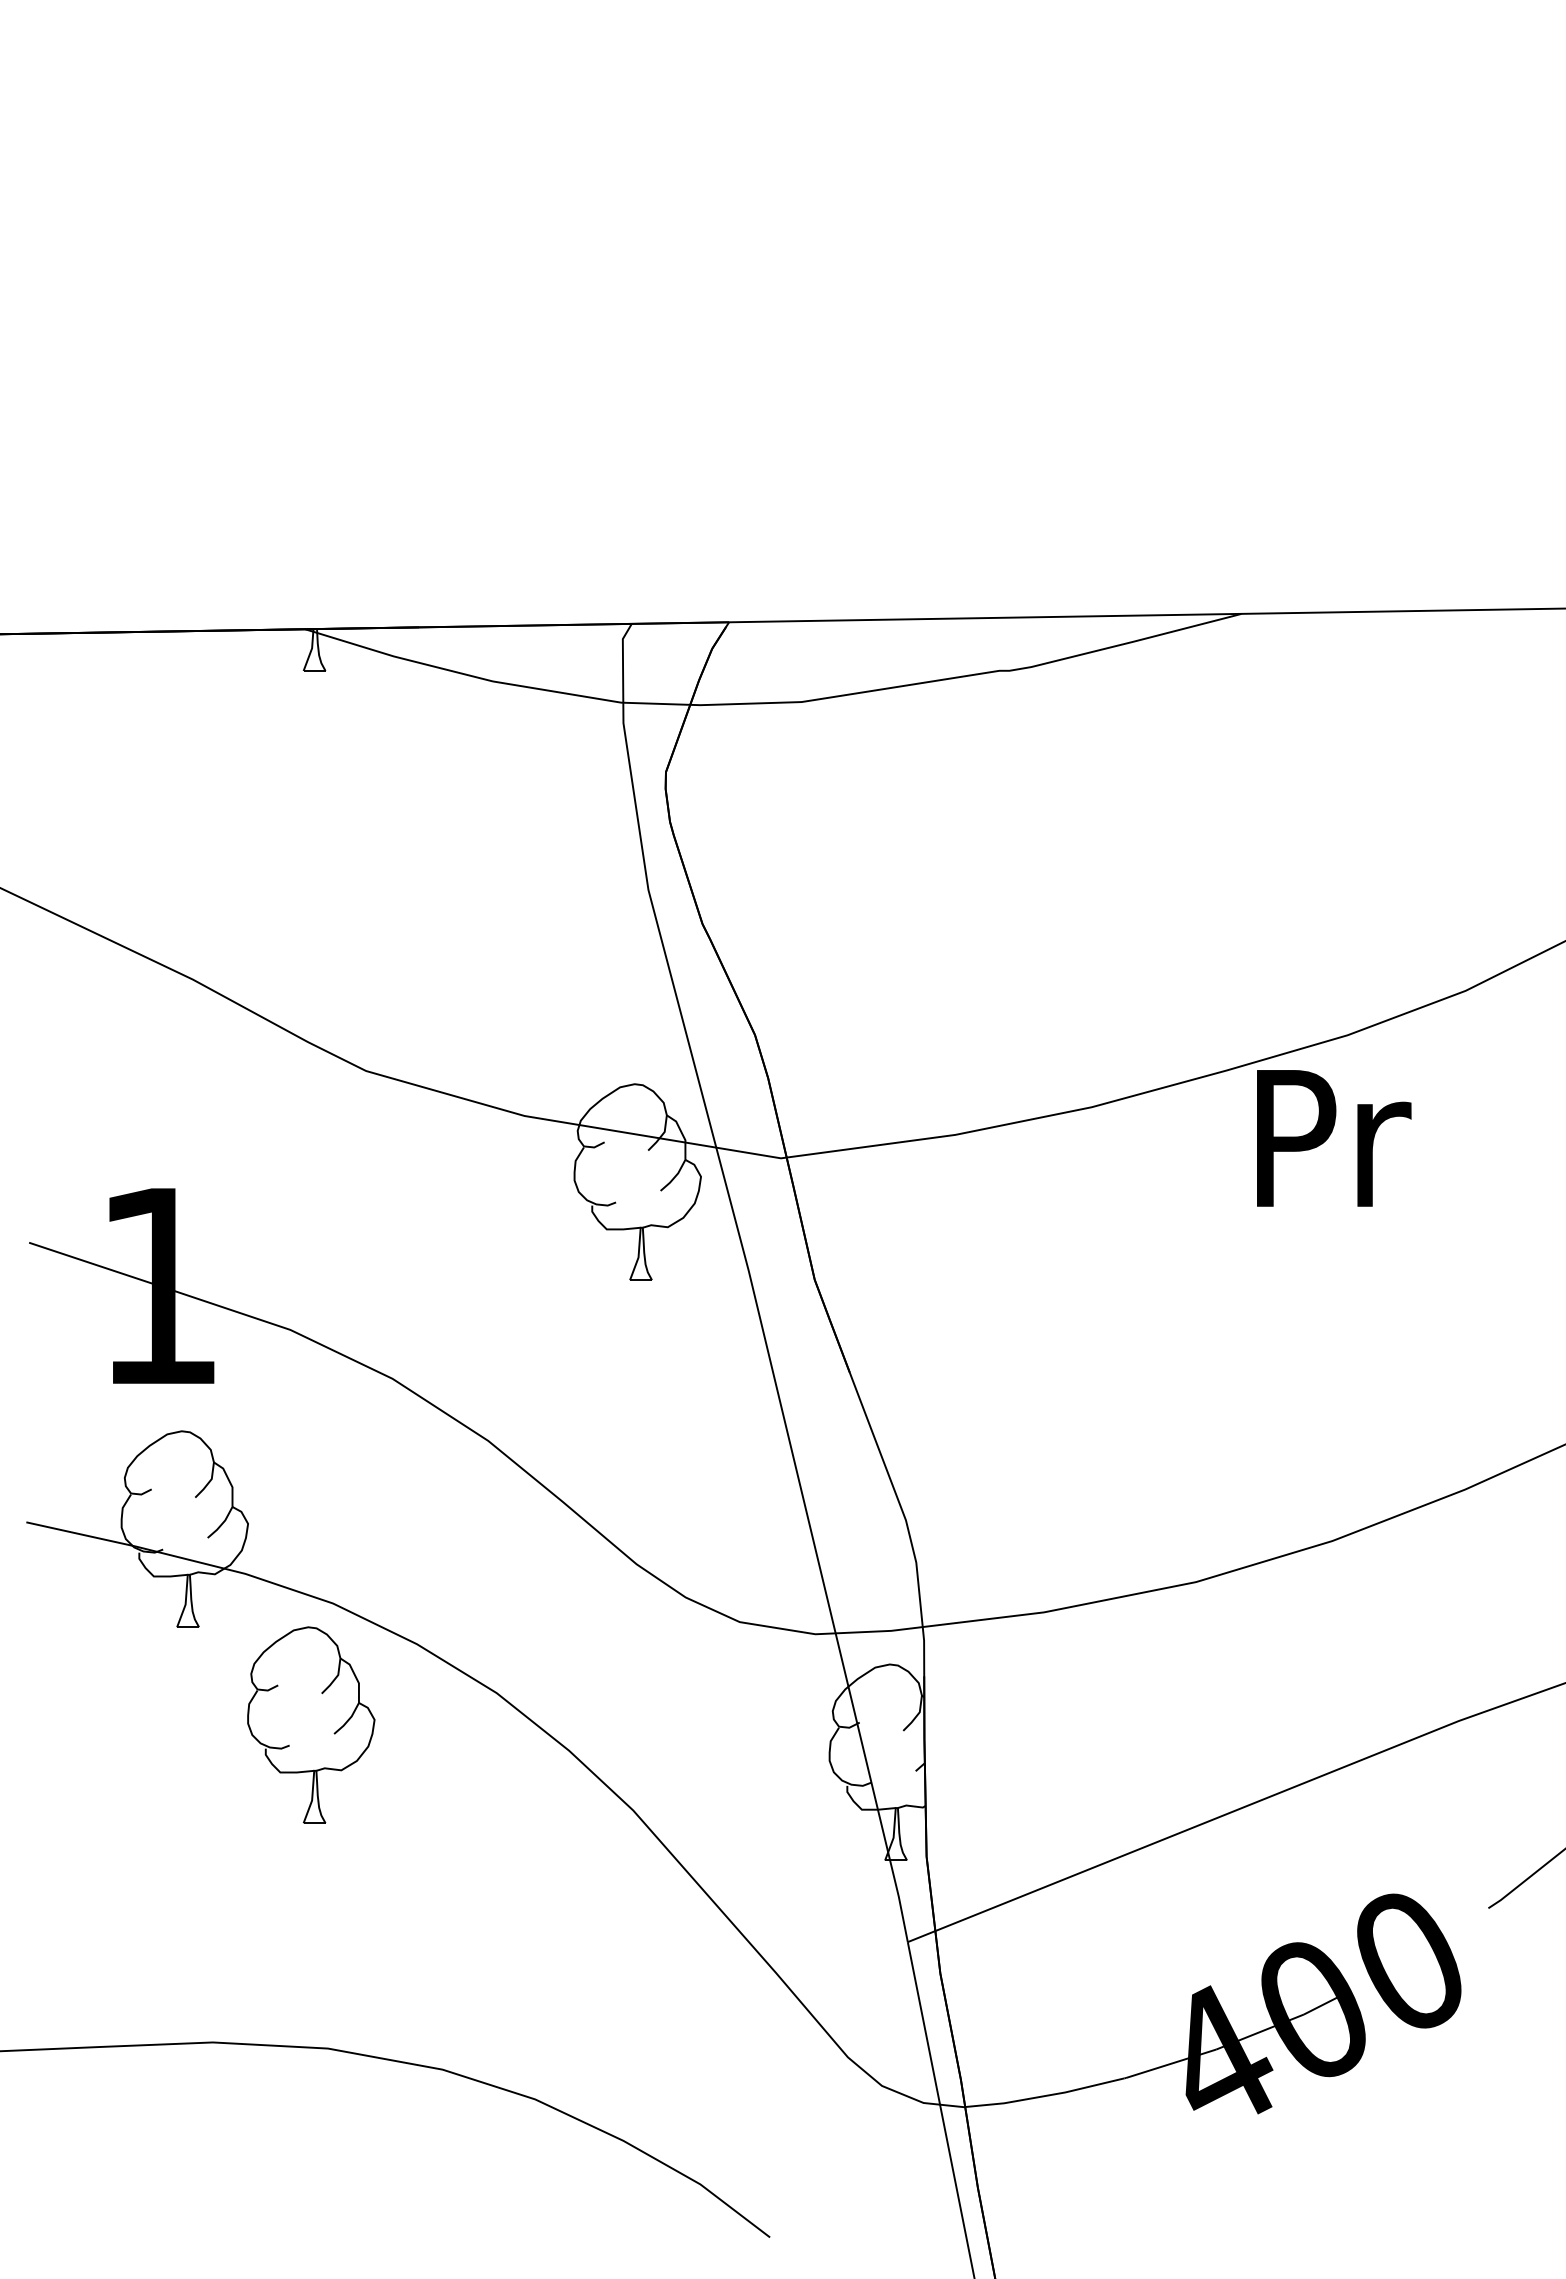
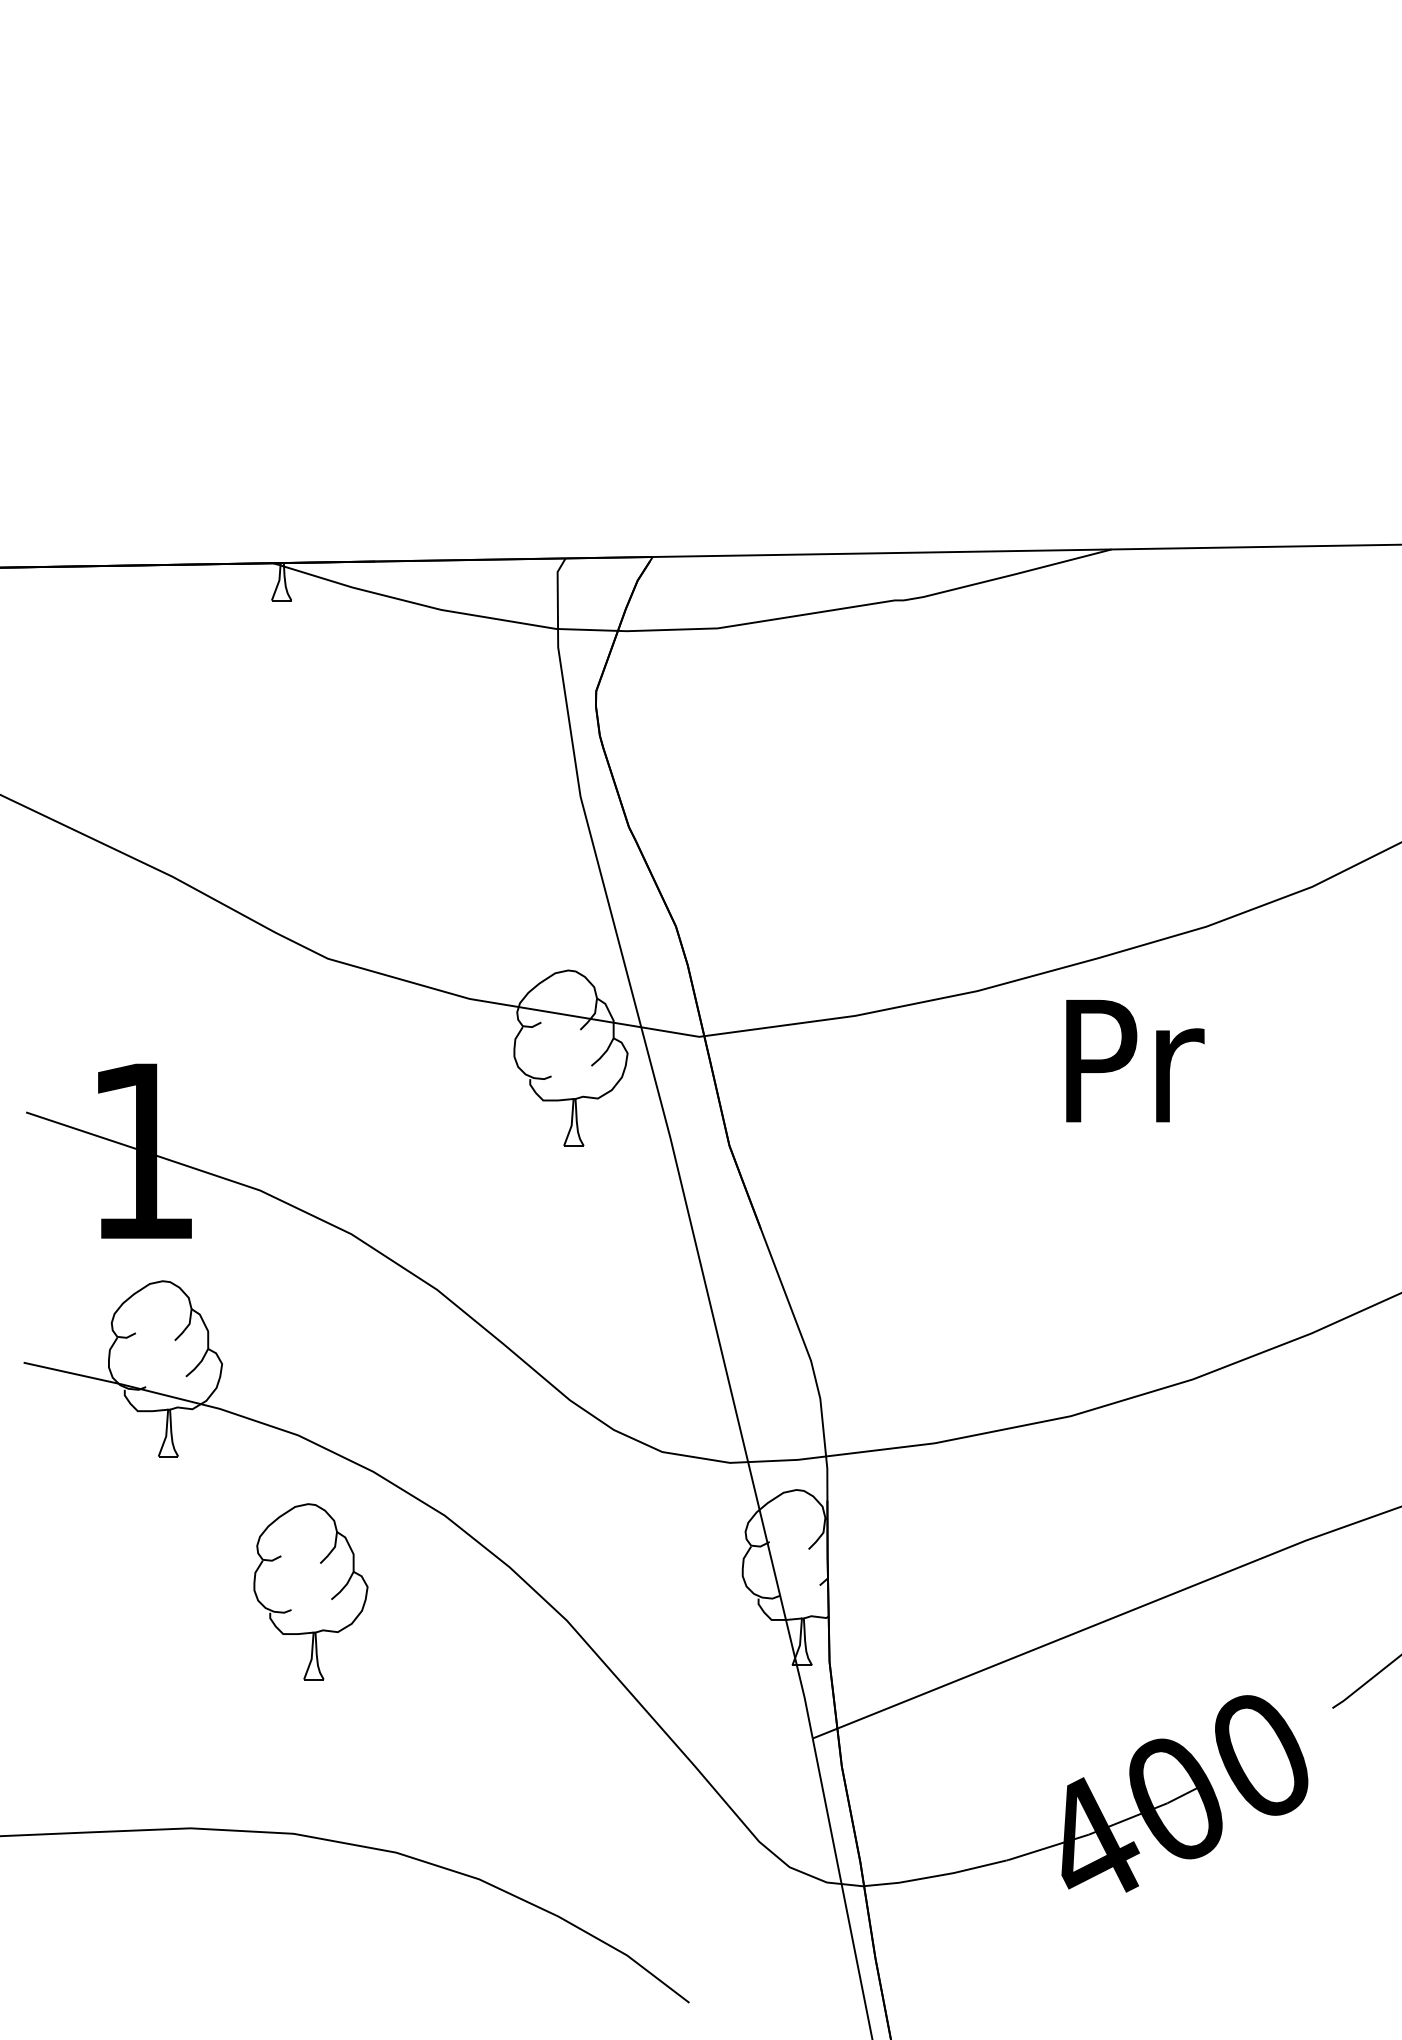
text: (1334, 1138) -> (1135, 1061), moved
part: (311, 1724) -> (311, 1591), moved

